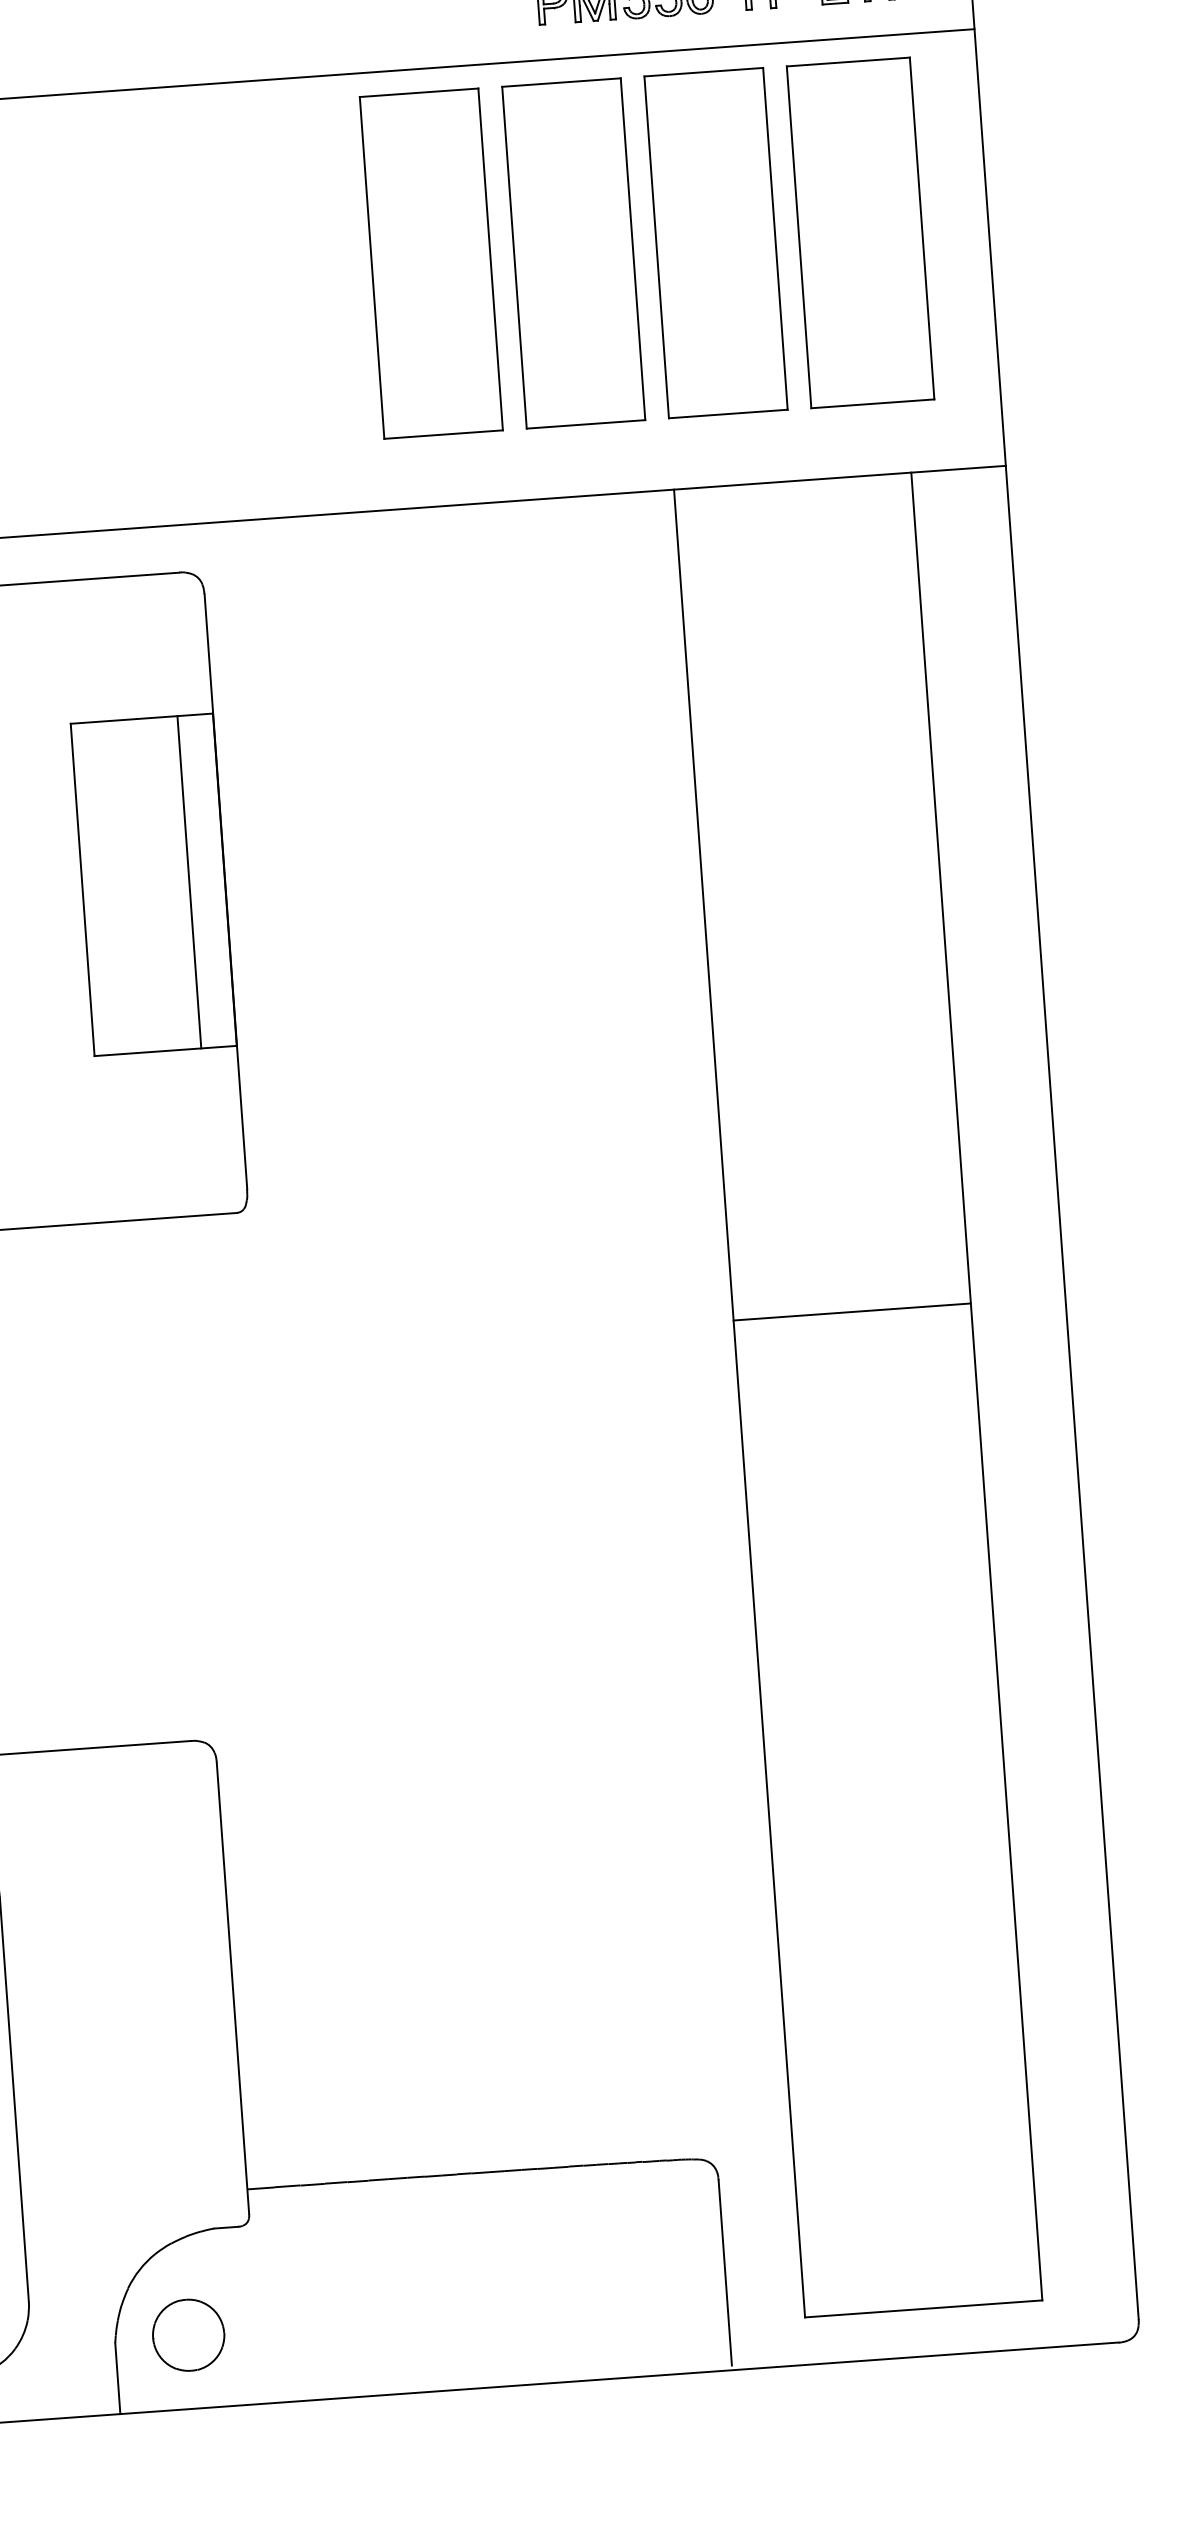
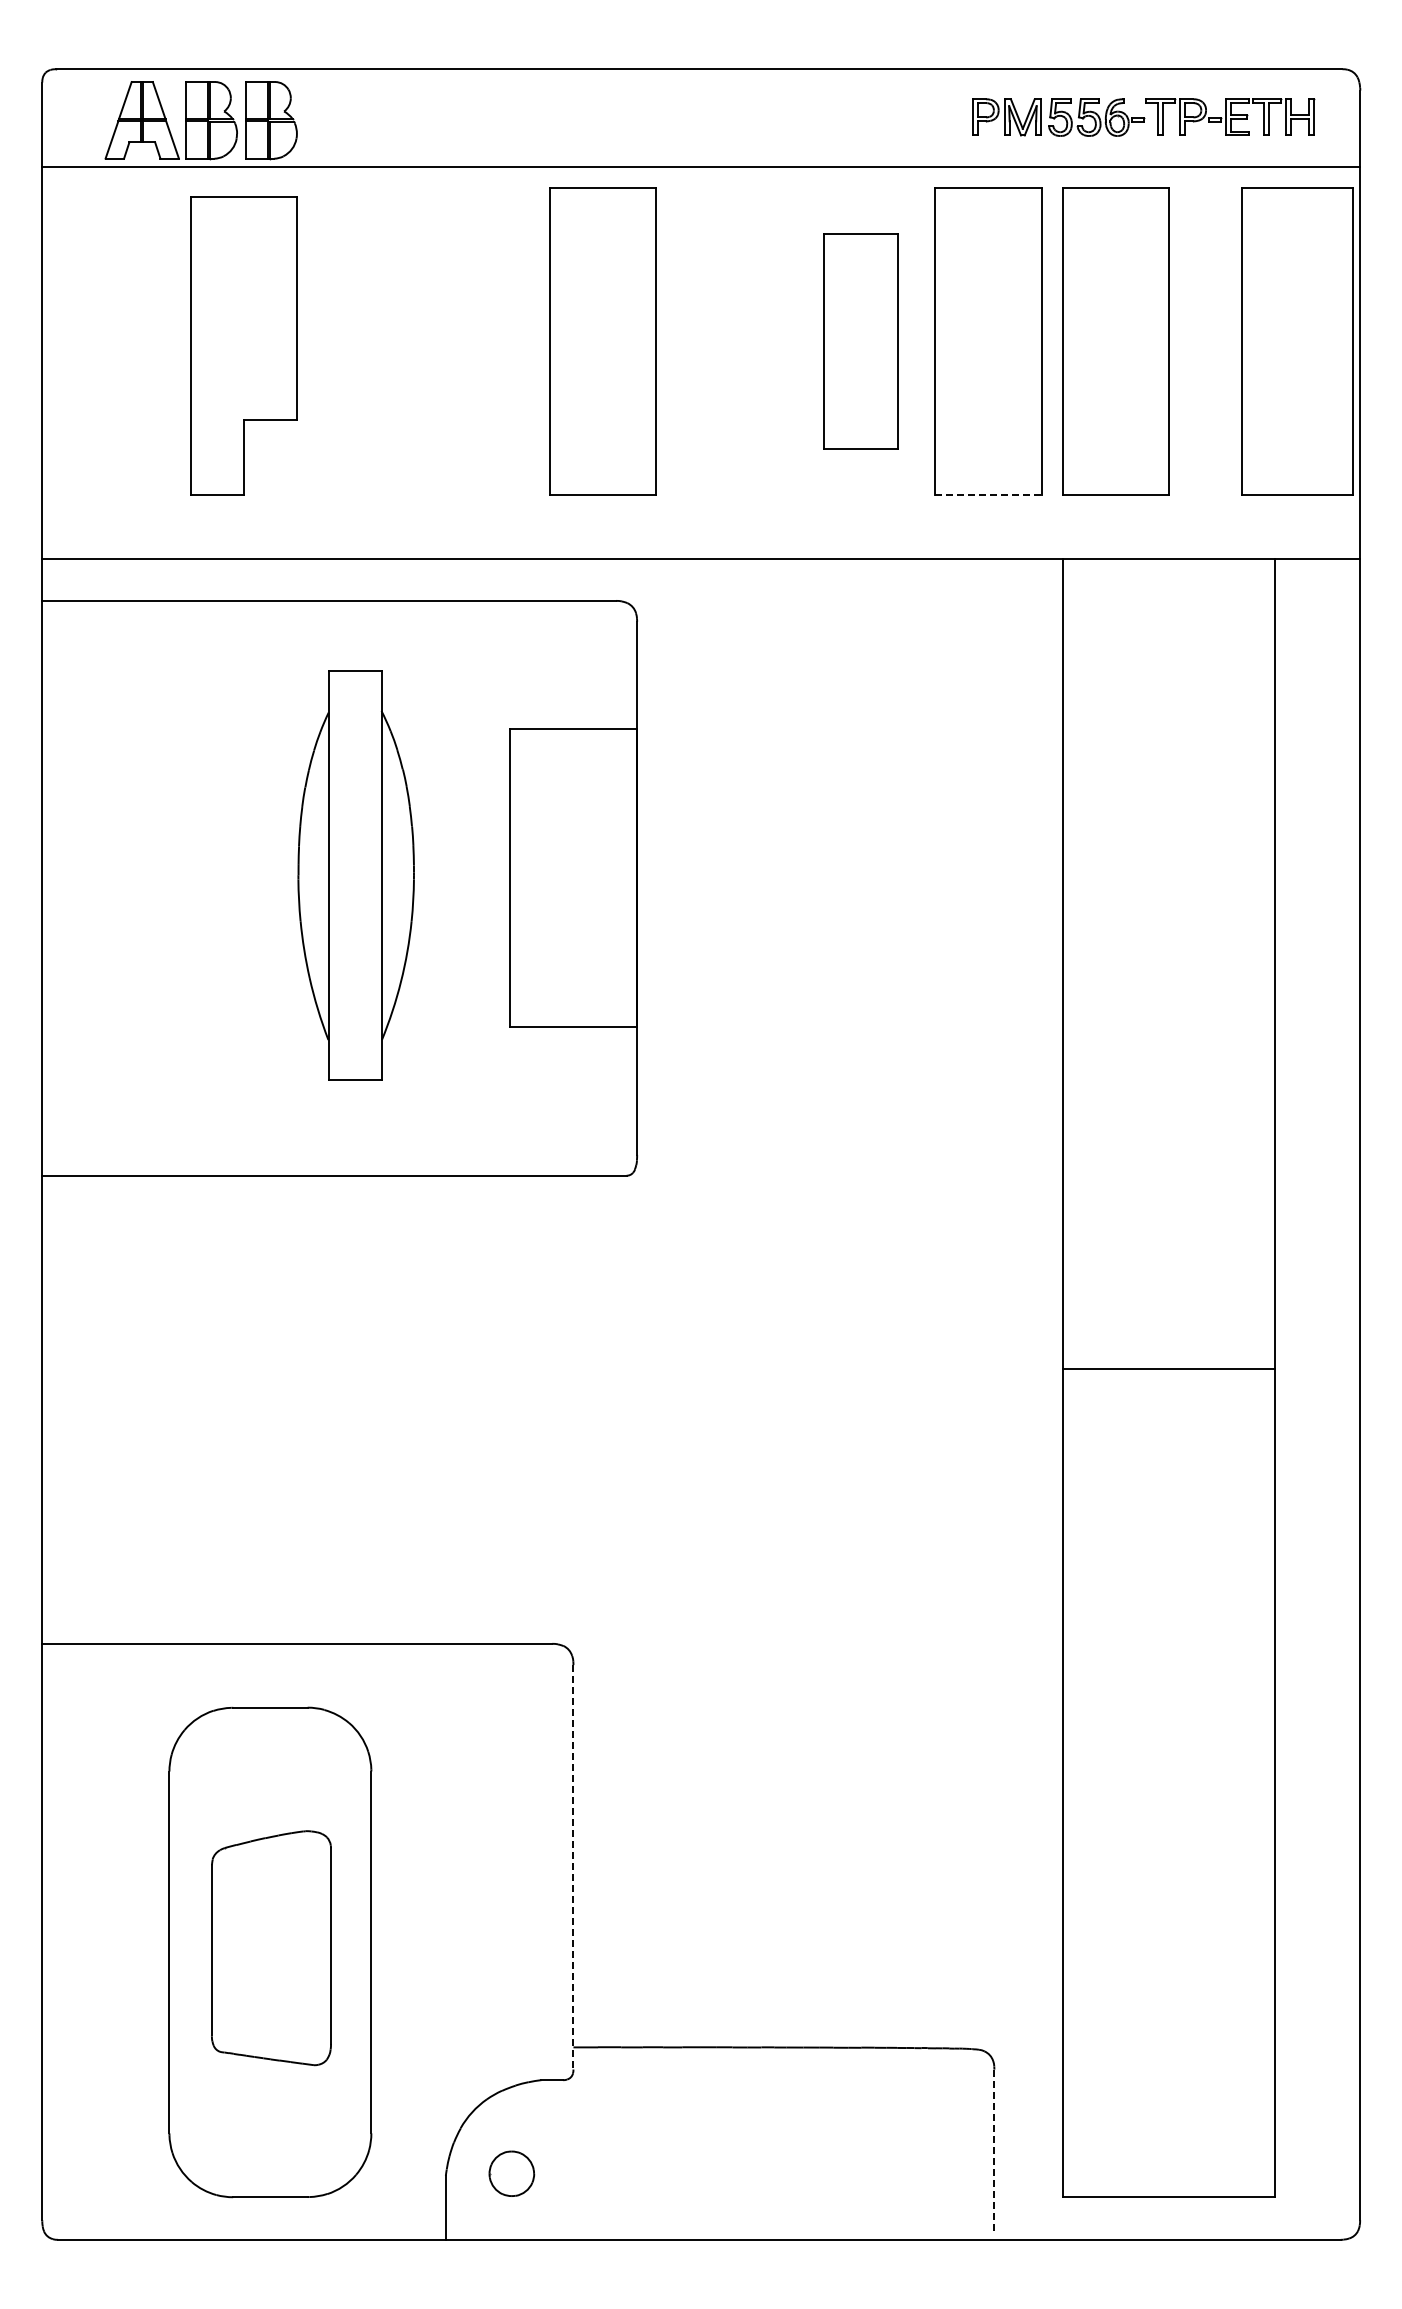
part: (860, 232) -> (1297, 341), moved
part: (431, 263) -> (860, 341), size x0.7
part: (143, 284) -> (602, 341), added
line: (586, 424) -> (988, 494), solid -> dashed
line: (189, 881) -> (605, 877), removed
line: (851, 1312) -> (1168, 1369), moved
line: (233, 1988) -> (573, 1867), solid -> dashed
line: (725, 2272) -> (994, 2152), solid -> dashed
part: (188, 2335) -> (511, 2173), size x0.7

